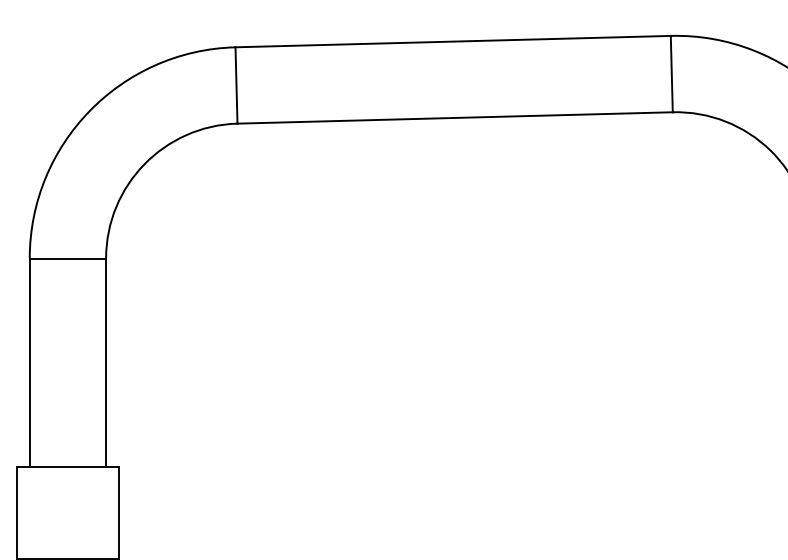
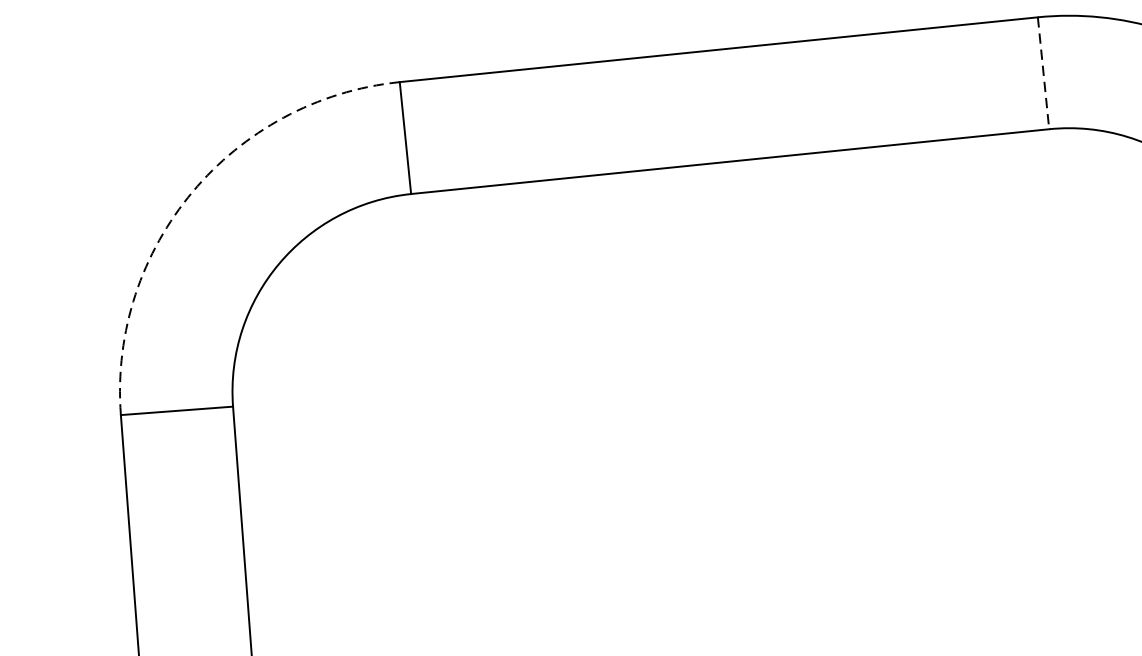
line: (671, 74) -> (1043, 73), solid -> dashed
arc: (89, 111) -> (192, 192), solid -> dashed

